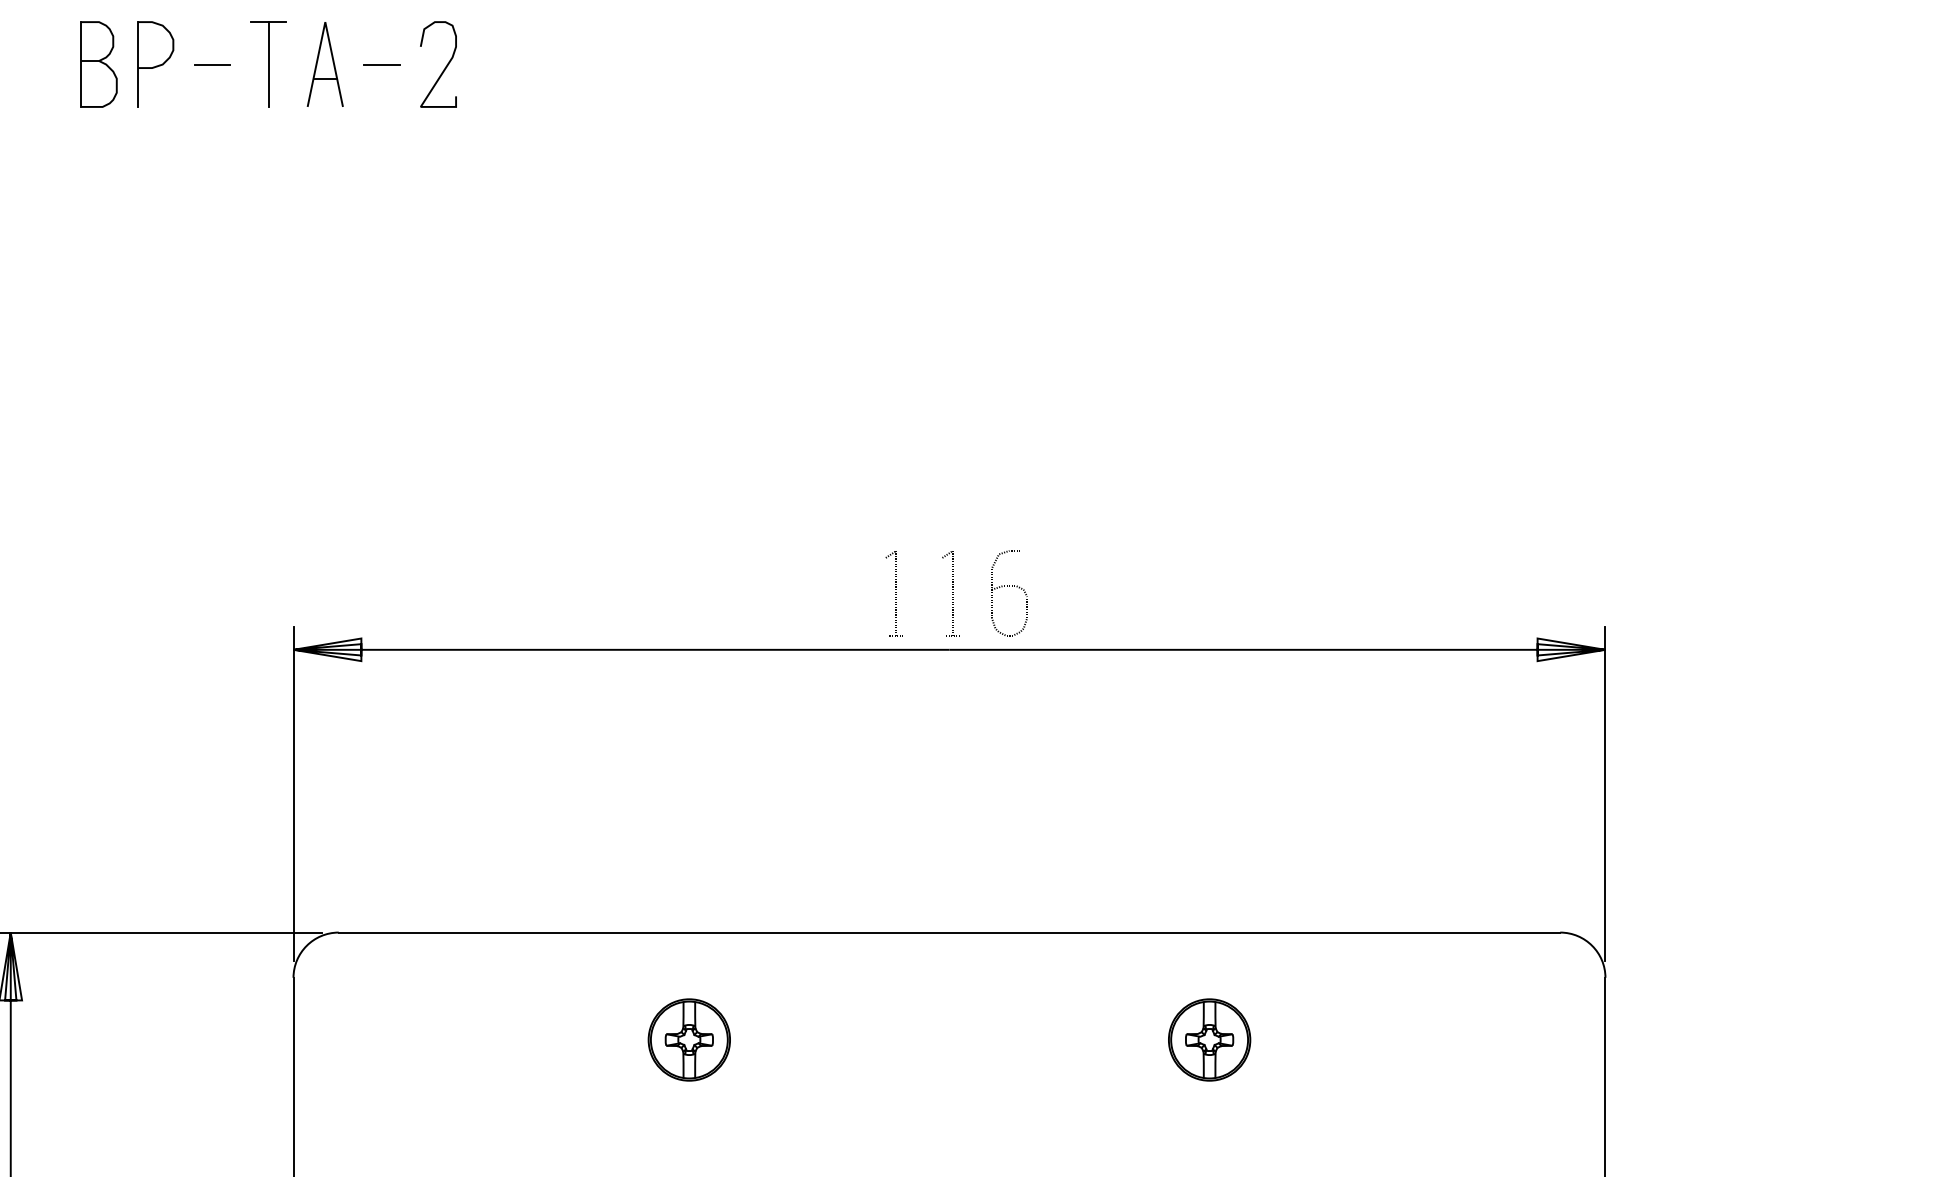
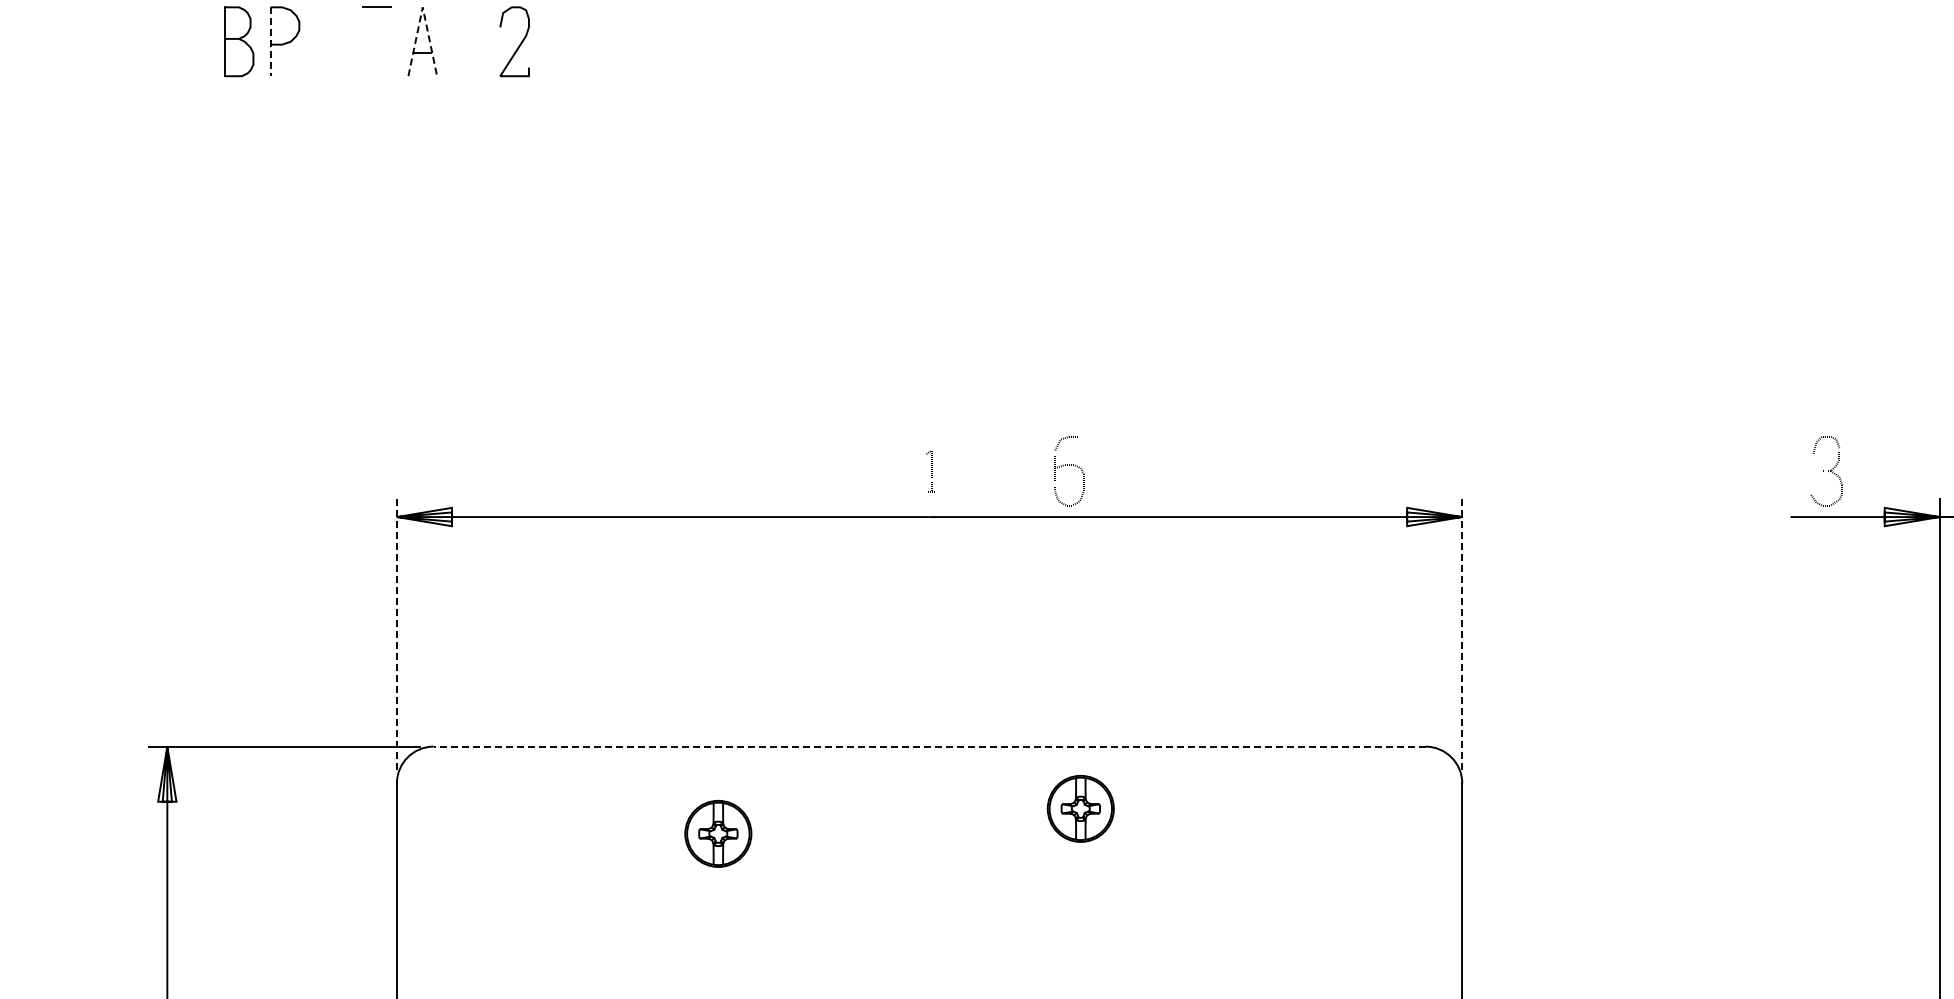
line: (324, 22) -> (422, 7), solid -> dashed
line: (211, 64) -> (330, 41), removed
line: (268, 64) -> (376, 41), removed
line: (381, 64) -> (468, 41), removed
line: (137, 65) -> (270, 42), solid -> dashed
curve: (1009, 586) -> (1069, 465), moved
part: (893, 593) -> (884, 471), removed
part: (950, 593) -> (930, 471), size x0.6
line: (292, 793) -> (396, 633), solid -> dashed
line: (1605, 793) -> (1462, 633), solid -> dashed
line: (949, 932) -> (929, 746), solid -> dashed
part: (1209, 1039) -> (1080, 808), moved

